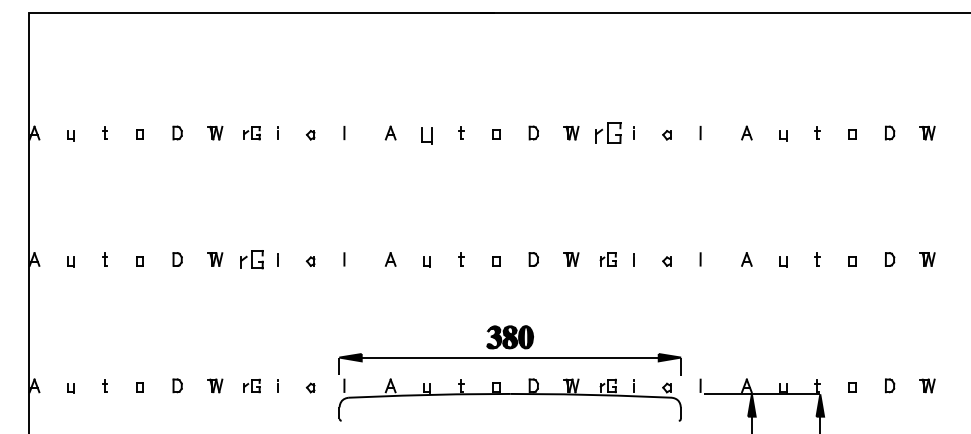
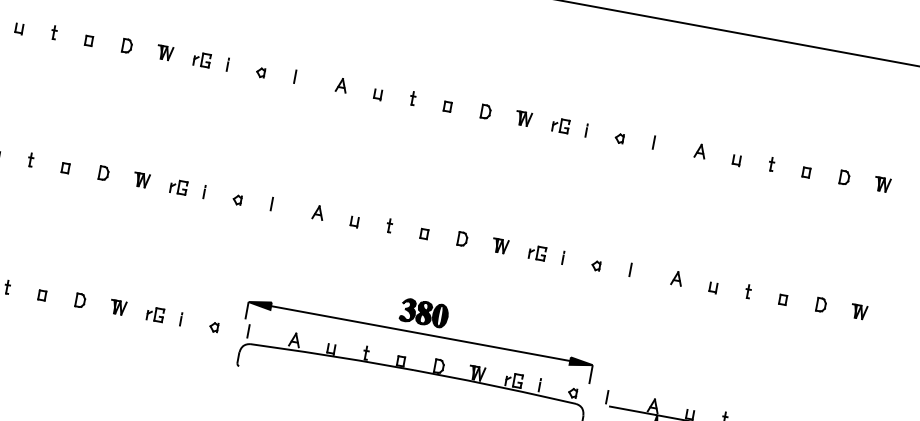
part: (607, 133) -> (560, 125), size x0.62
part: (426, 135) -> (377, 94), size x0.62
part: (251, 259) -> (178, 186), size x0.71

